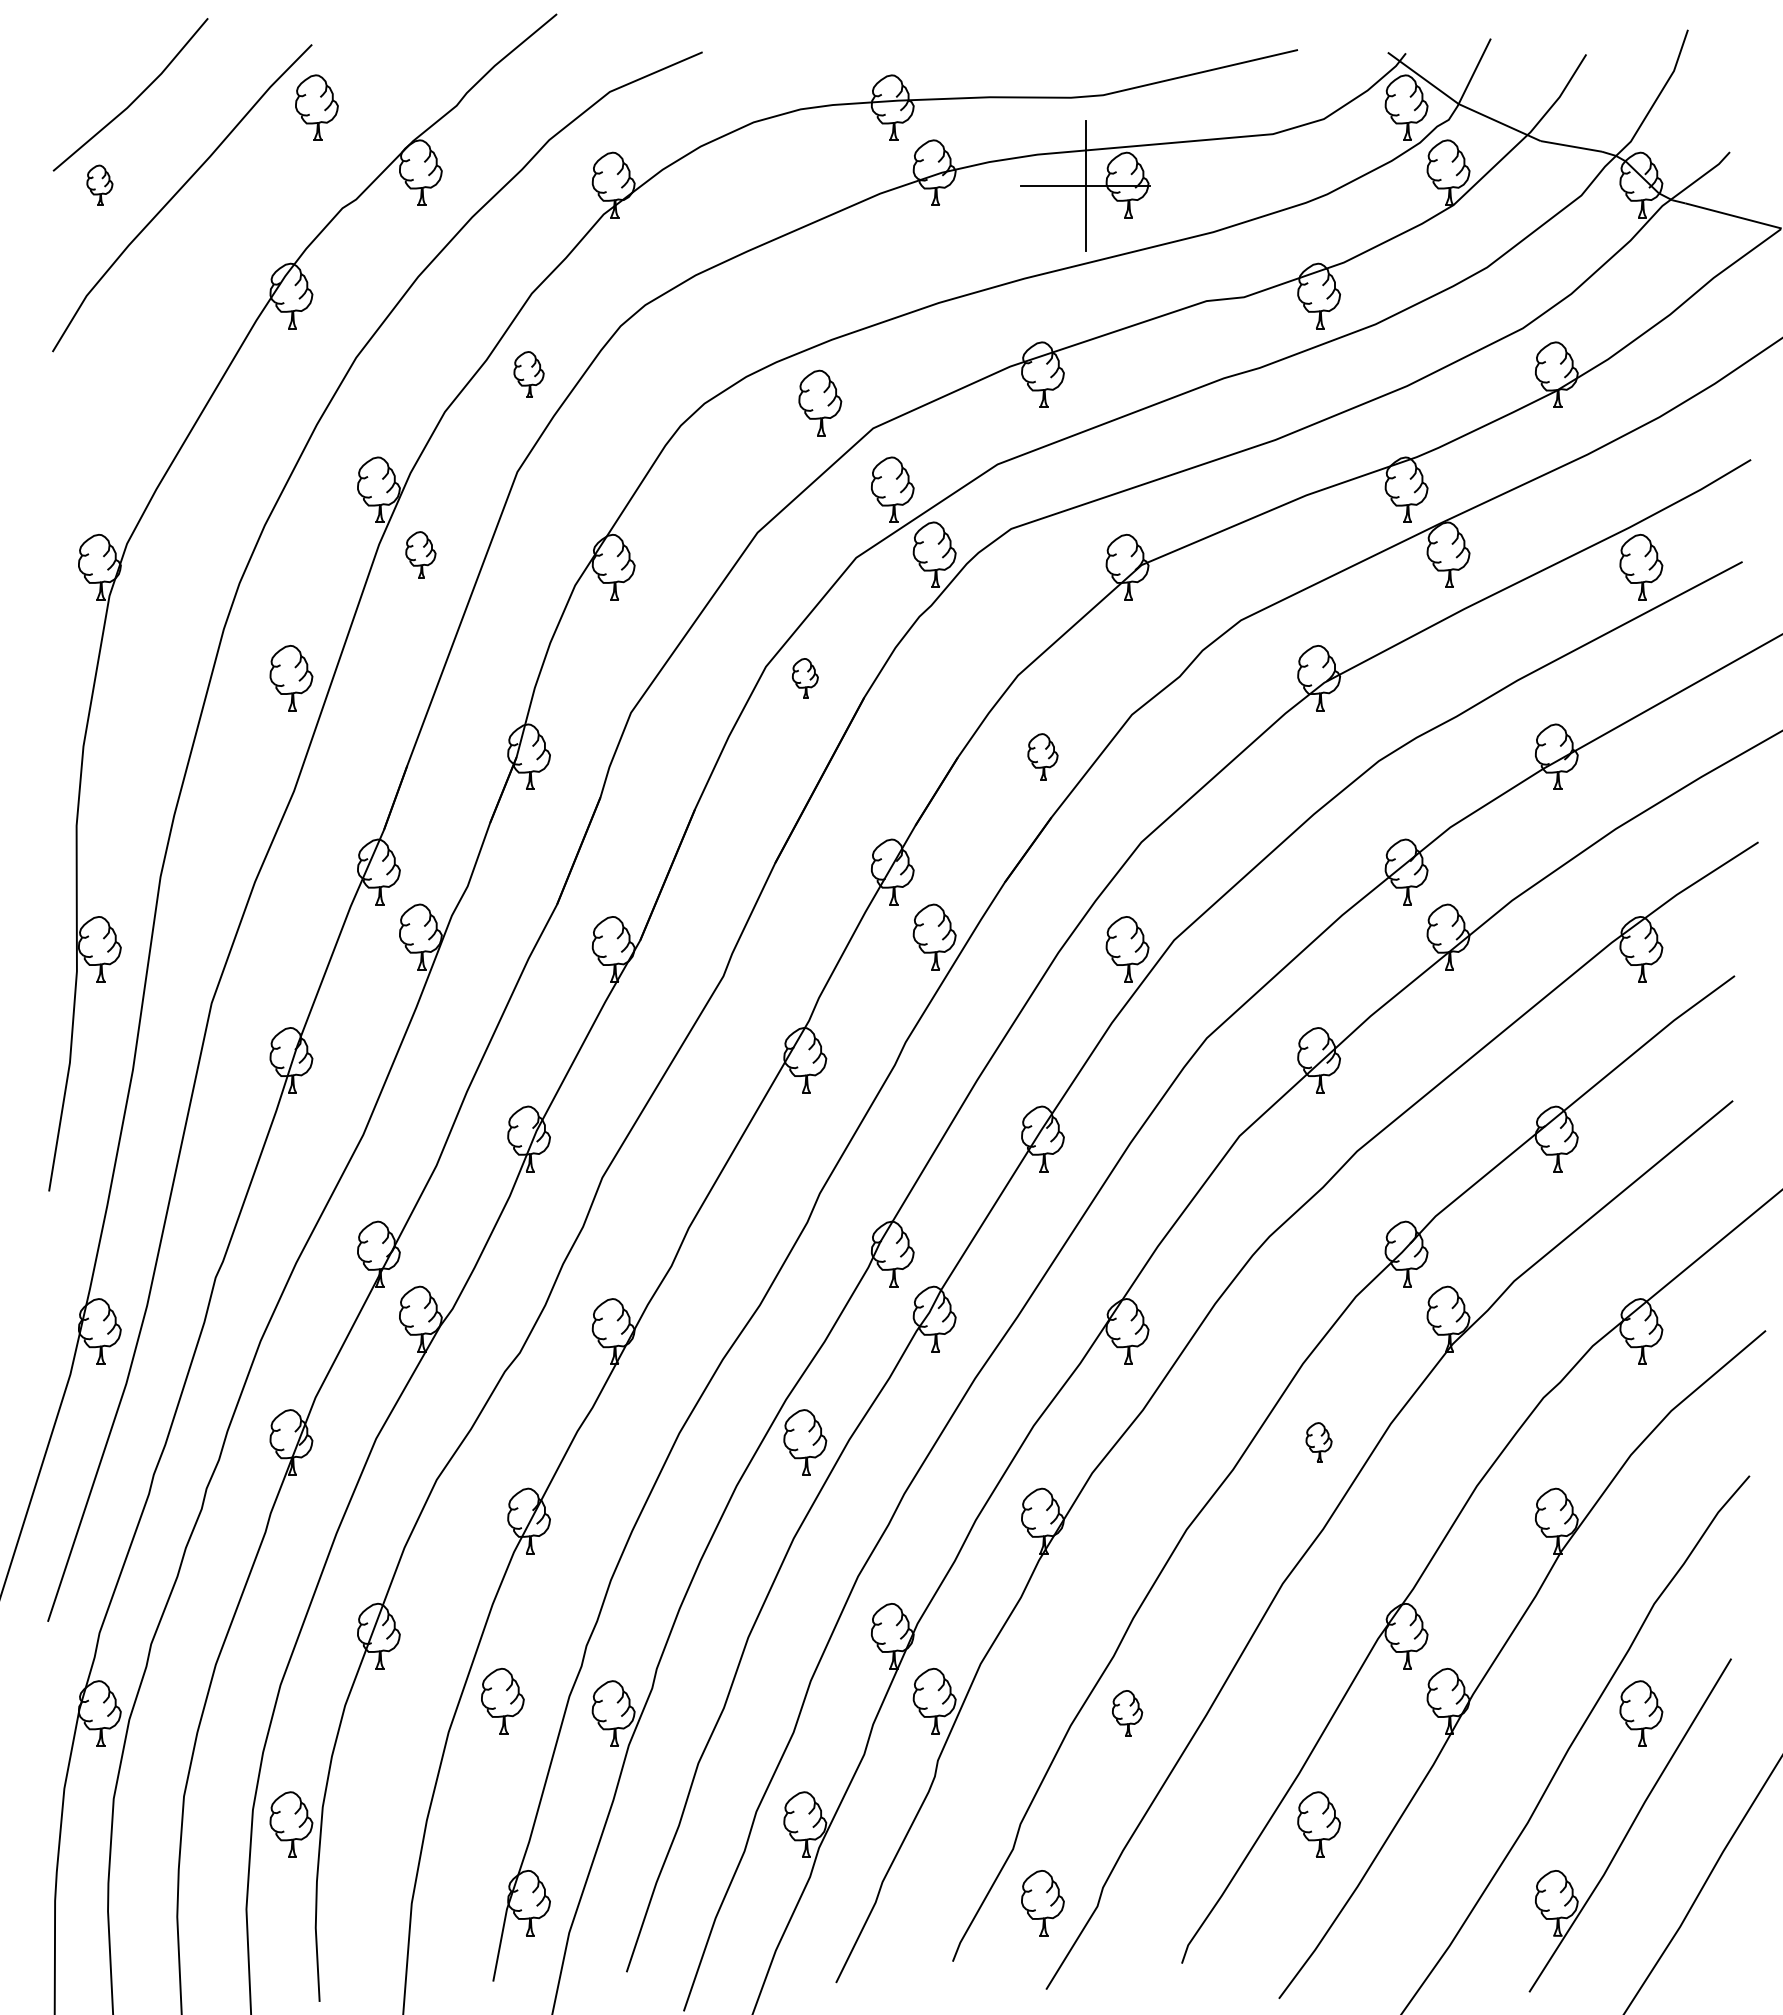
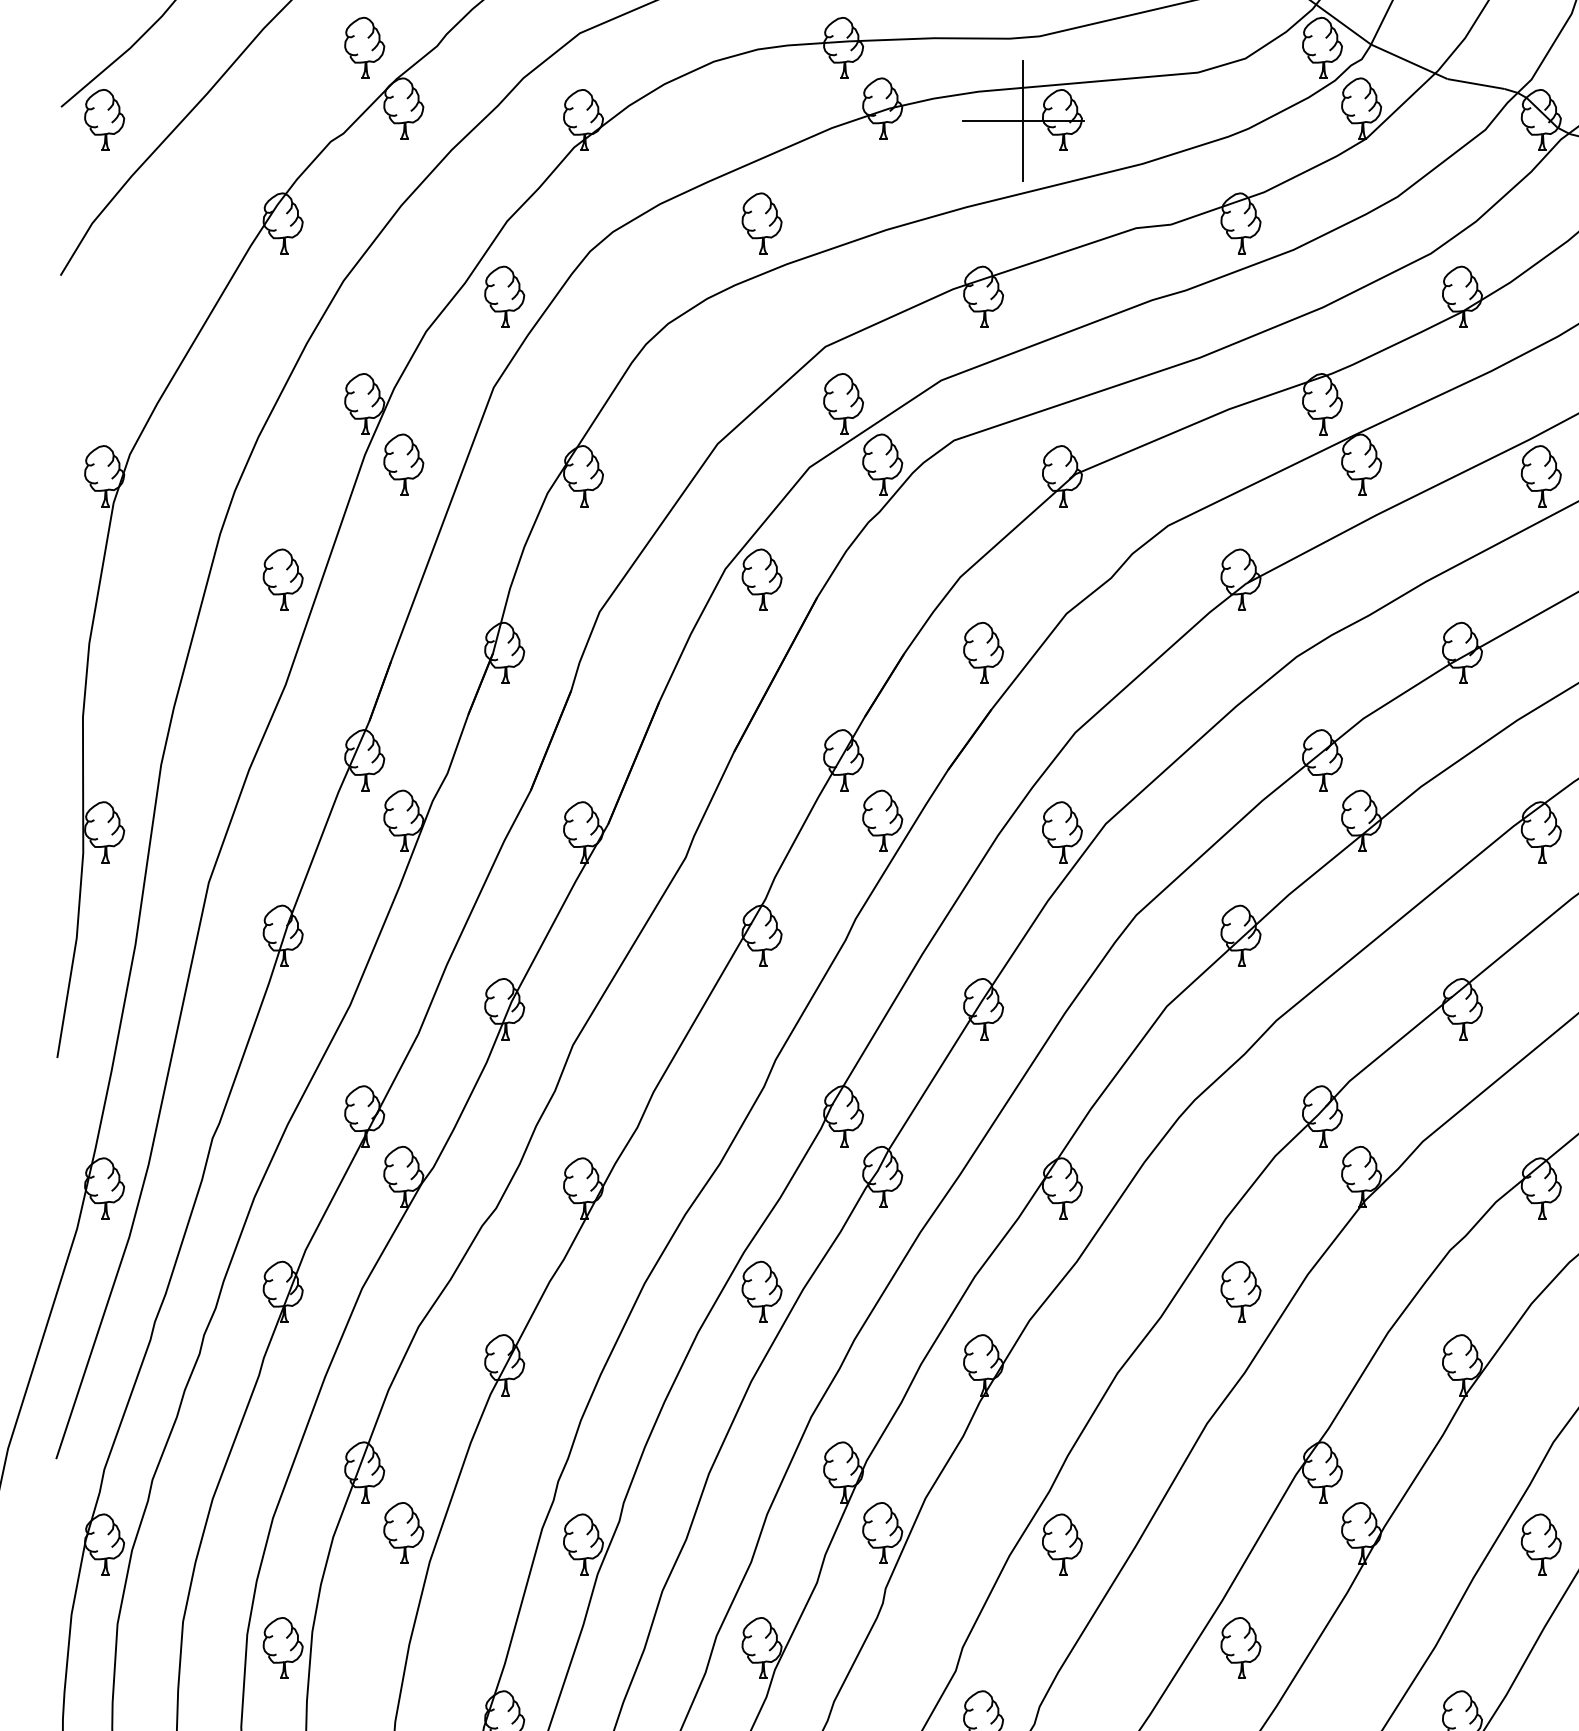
part: (316, 107) -> (364, 47), moved
part: (99, 184) -> (104, 119), size x1.67
part: (528, 374) -> (504, 296), size x1.43
part: (820, 402) -> (762, 222), moved
part: (420, 554) -> (403, 464), size x1.43
part: (805, 678) -> (762, 579), size x1.67
part: (1042, 756) -> (983, 652), size x1.43
part: (1318, 1442) -> (1240, 1291), size x1.67
part: (502, 1701) -> (403, 1533), moved
part: (1127, 1713) -> (1062, 1544), size x1.43

